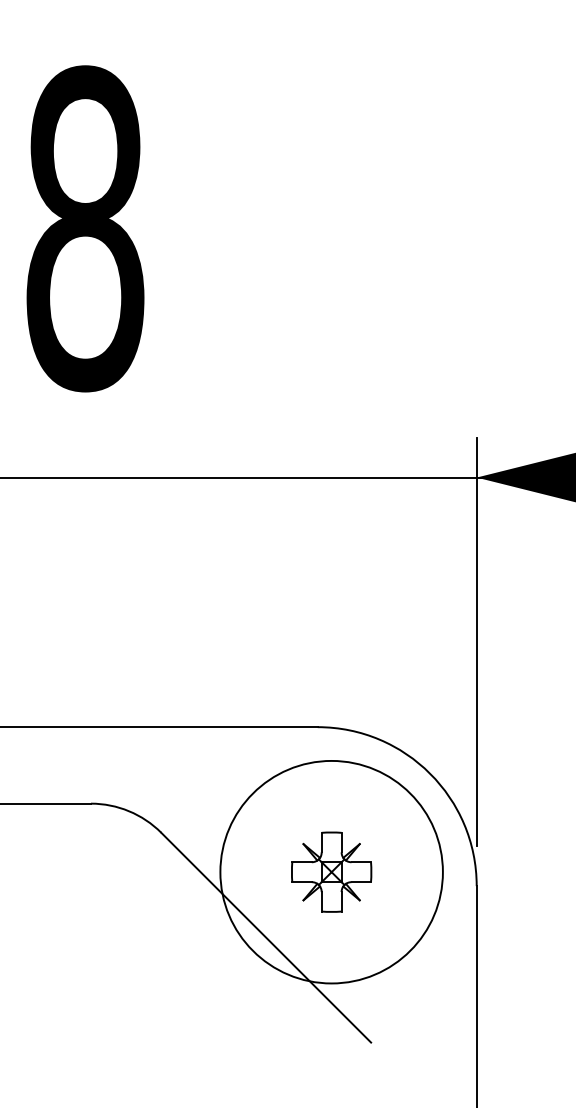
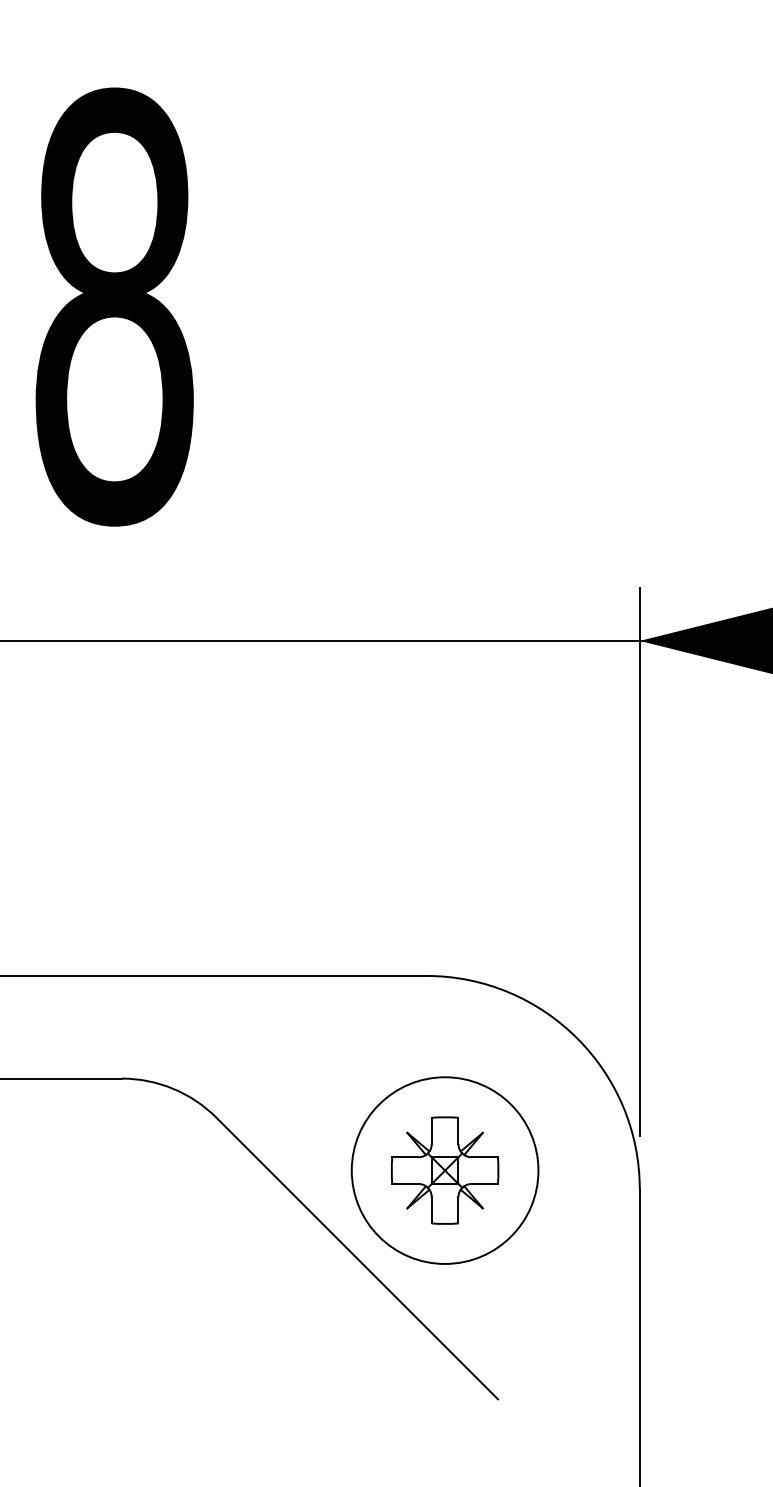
circle: (331, 872) -> (444, 1170), size x0.62

